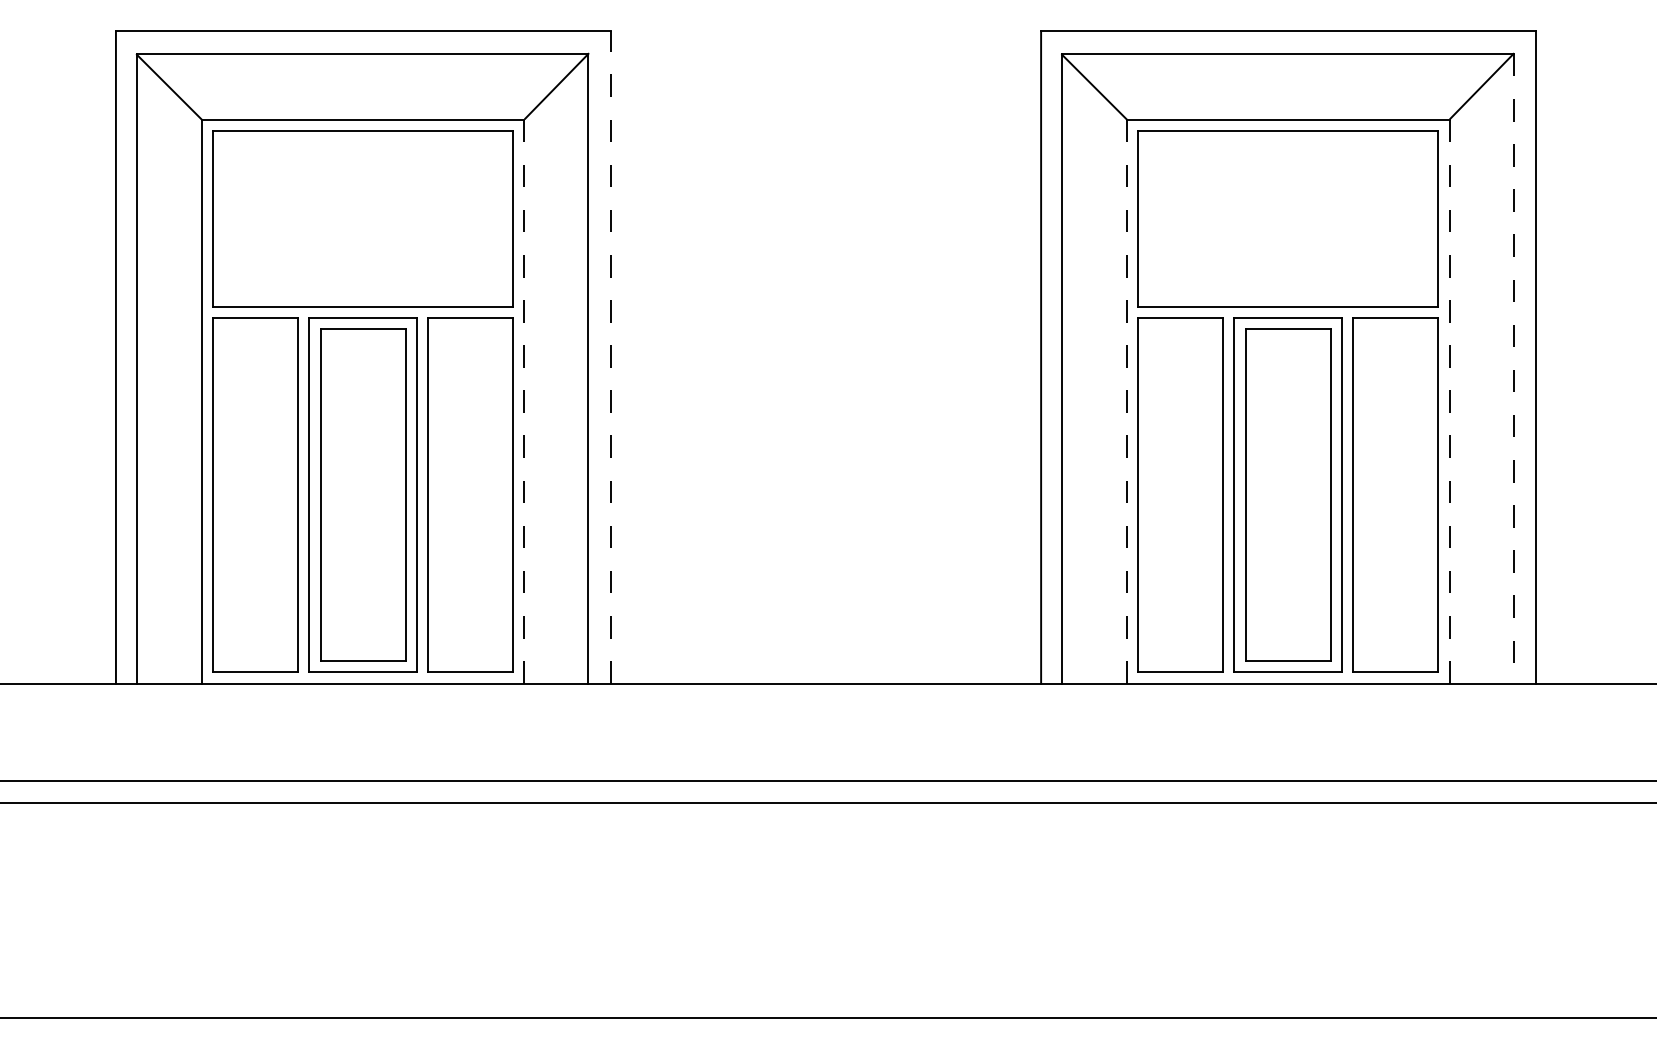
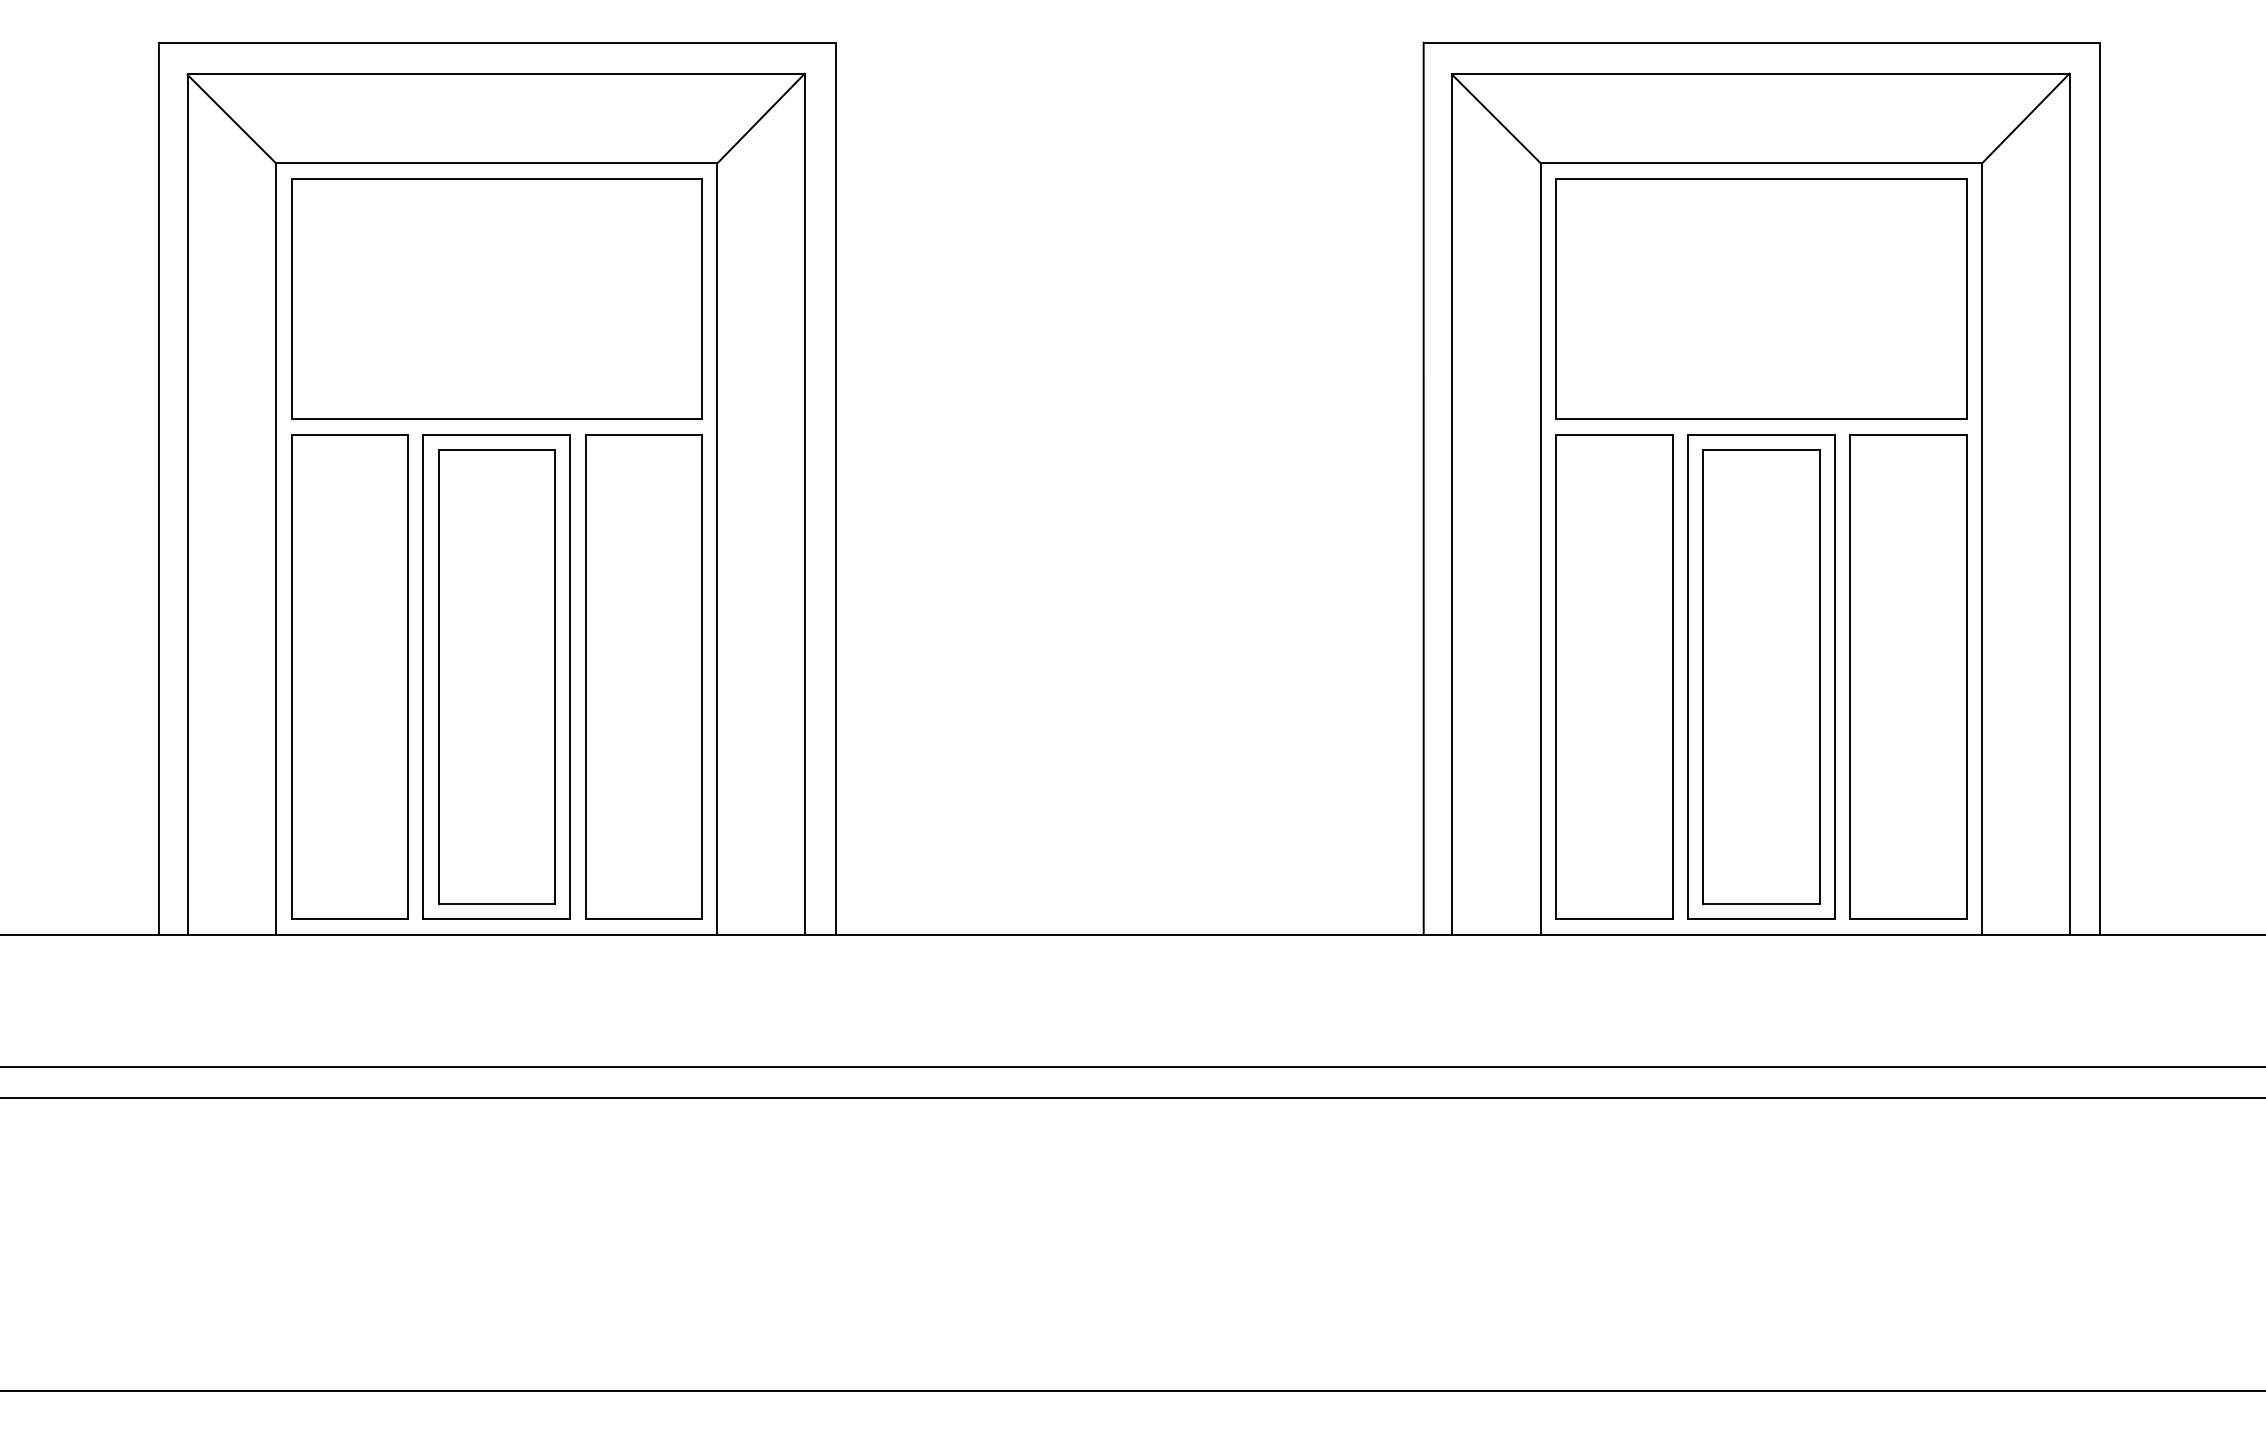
line: (610, 357) -> (835, 488), dashed -> solid
line: (1513, 369) -> (2069, 504), dashed -> solid
line: (524, 401) -> (717, 549), dashed -> solid
line: (1126, 401) -> (1540, 549), dashed -> solid
line: (1449, 401) -> (1982, 549), dashed -> solid

